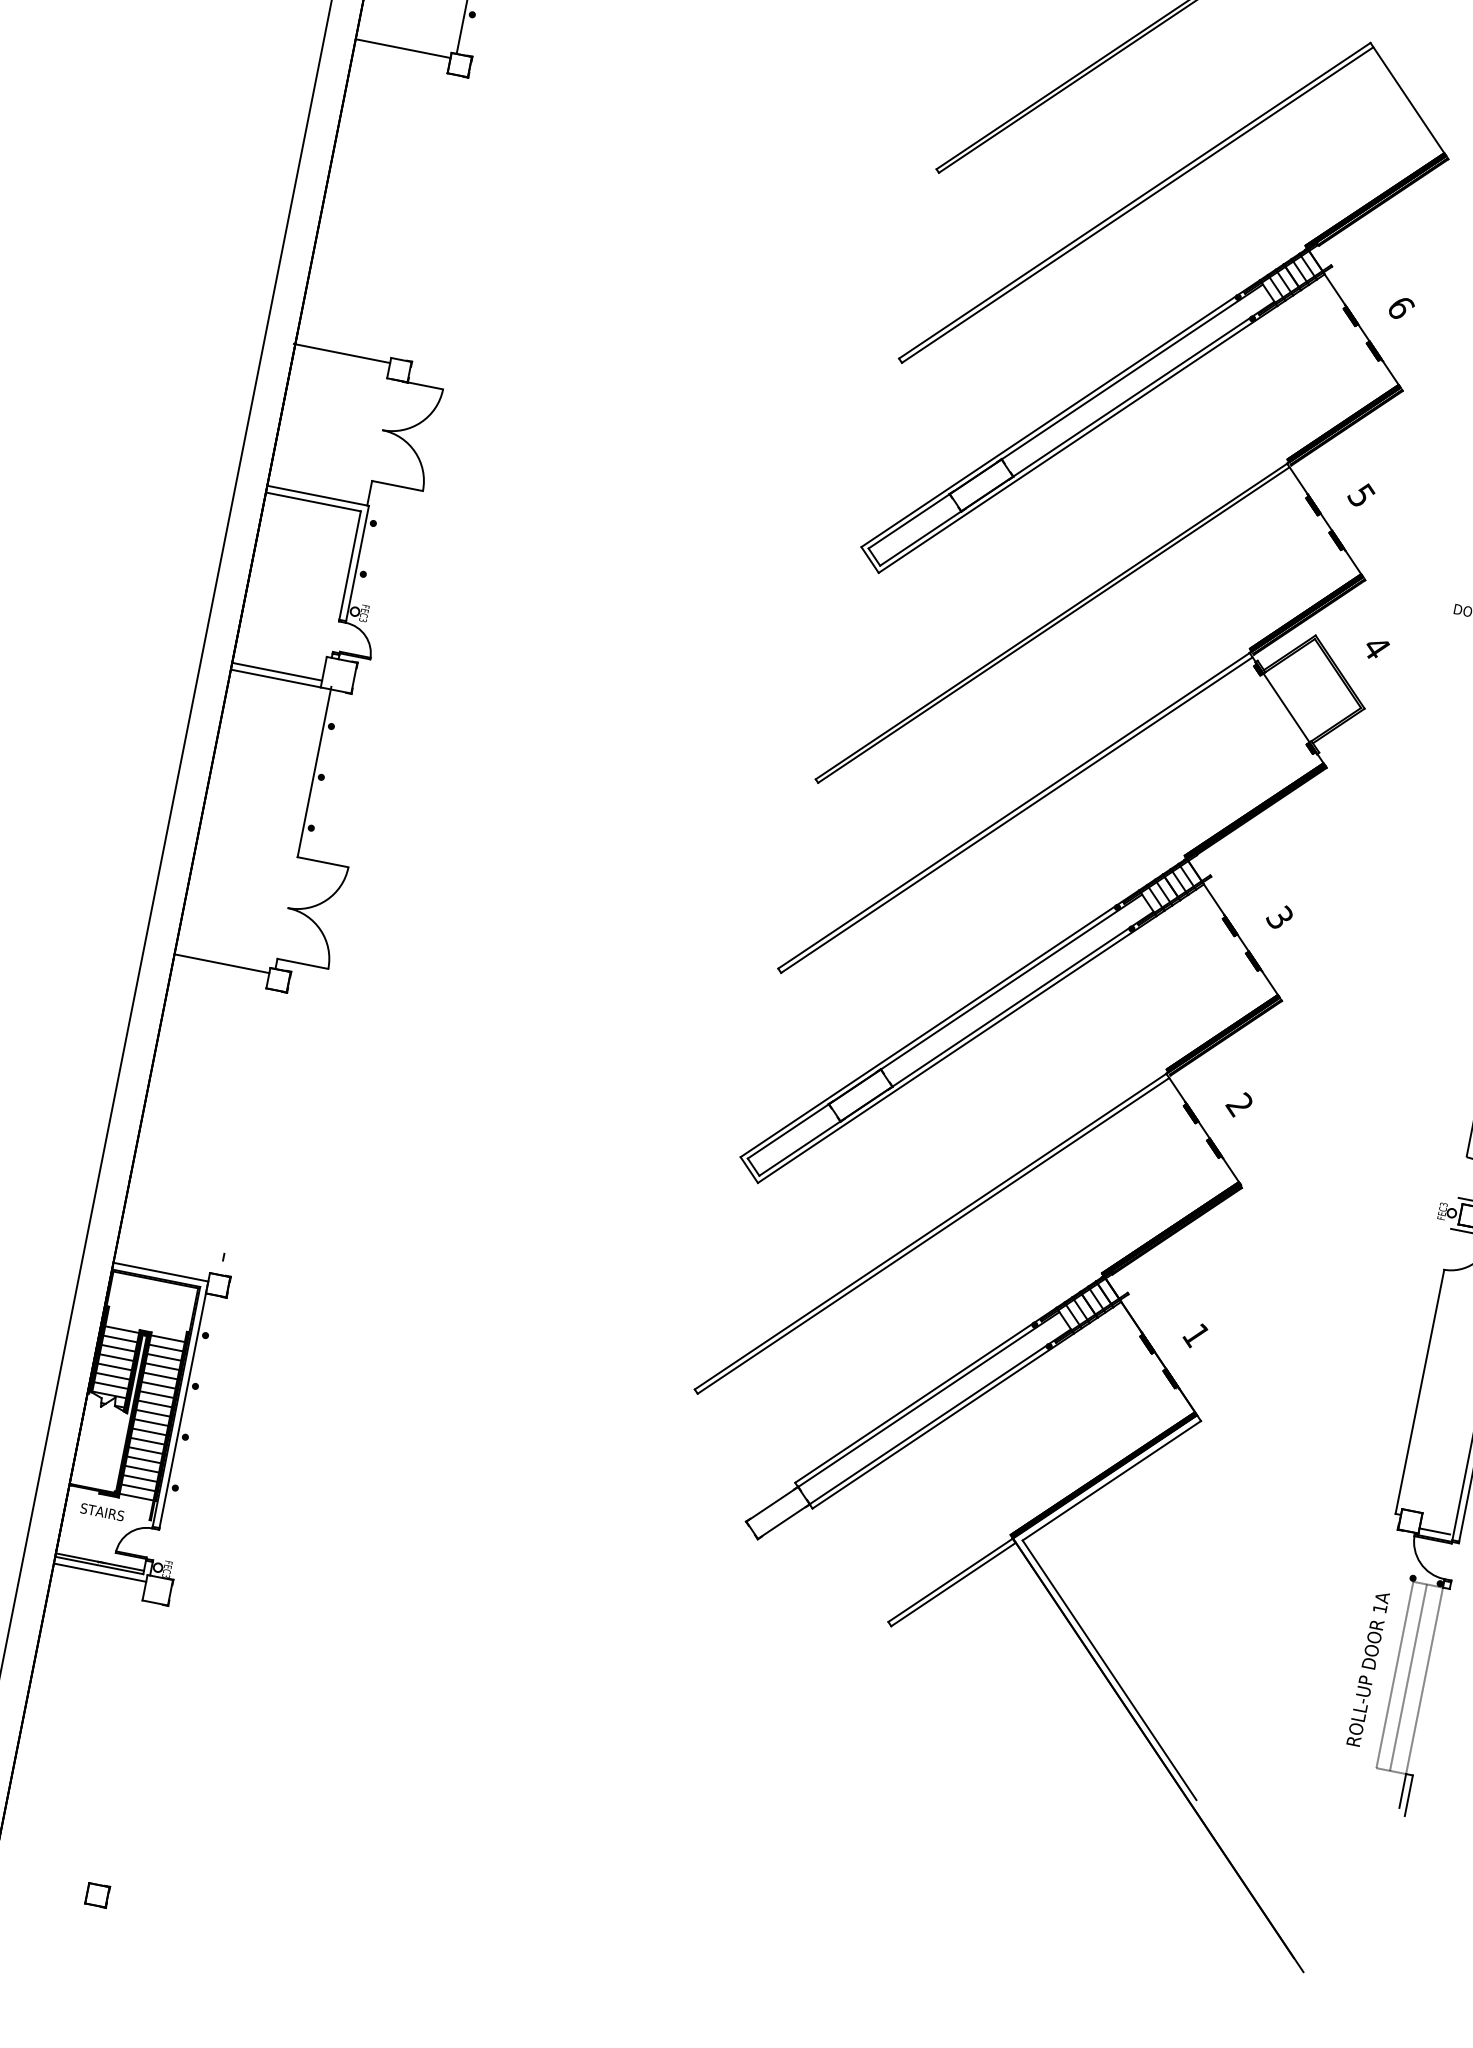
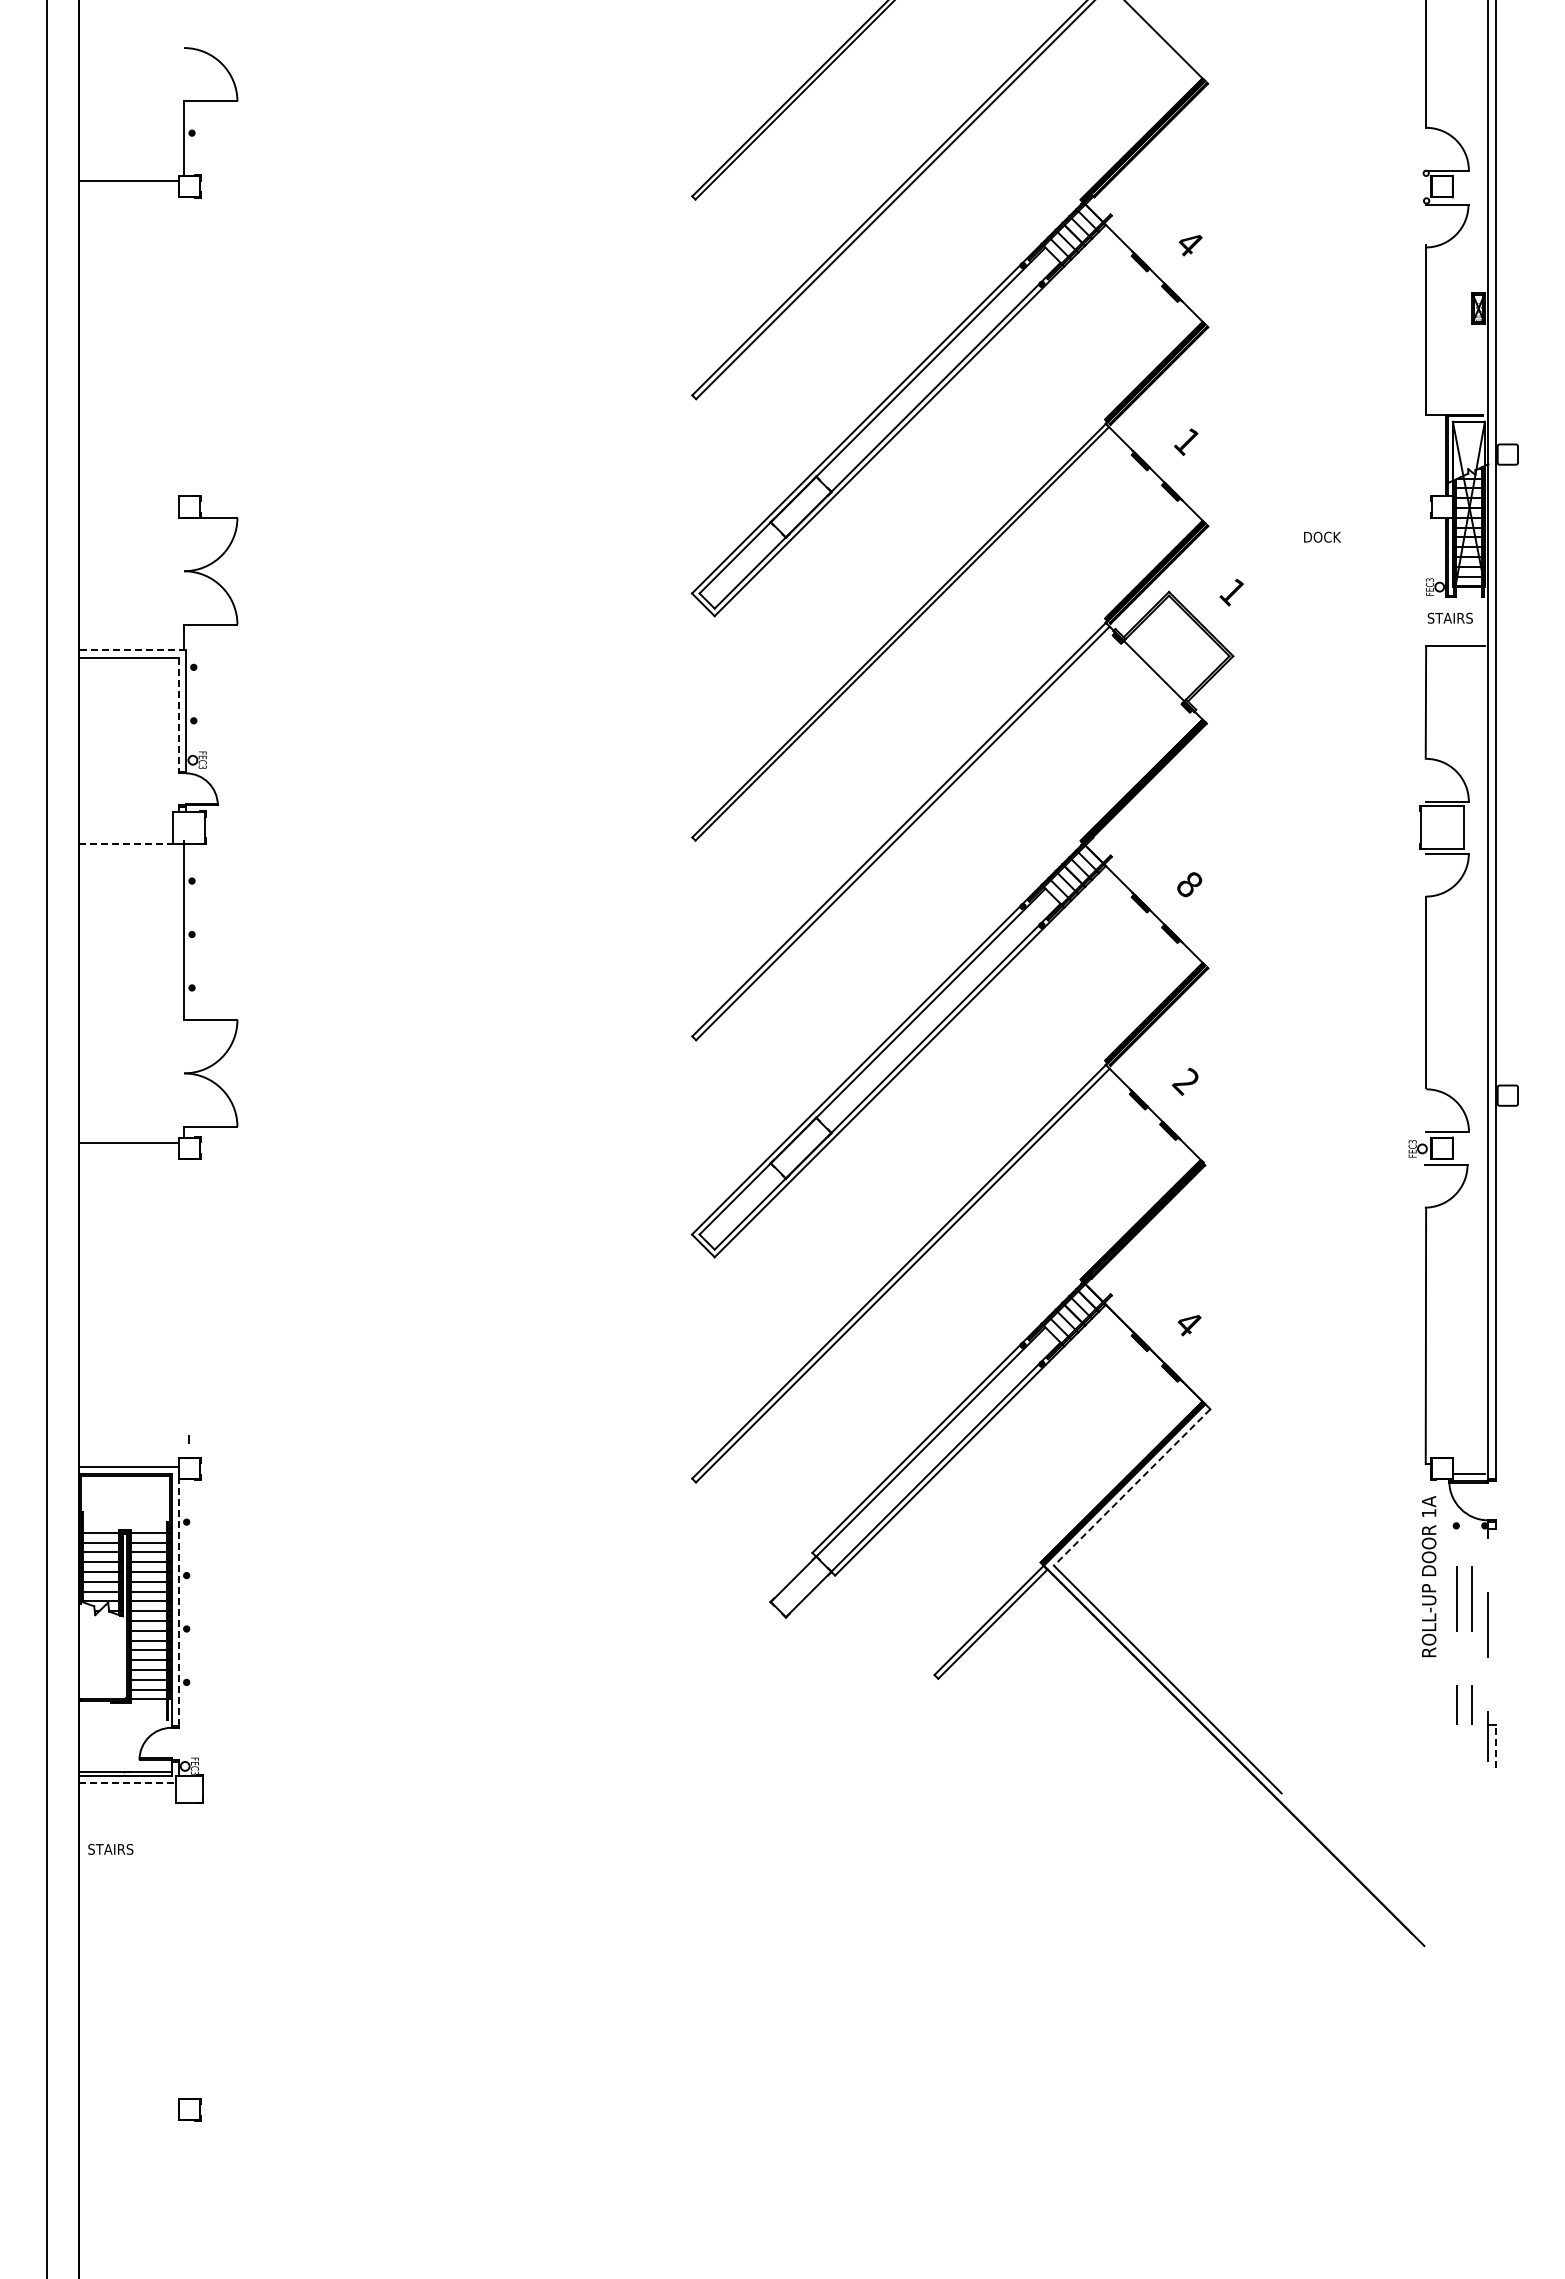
text: (1401, 308) -> (1190, 244), 6 -> 4
line: (341, 353) -> (127, 501), removed
line: (317, 495) -> (131, 650), solid -> dashed
text: (1360, 495) -> (1186, 441), 5 -> 1
line: (349, 565) -> (178, 714), solid -> dashed
text: (1375, 647) -> (1232, 592), 4 -> 1
line: (277, 671) -> (126, 836), removed
line: (276, 678) -> (126, 843), solid -> dashed
text: (1279, 916) -> (1188, 883), 3 -> 8
text: (1196, 1335) -> (1188, 1323), 1 -> 4
line: (183, 1404) -> (178, 1596), solid -> dashed
line: (1112, 1480) -> (1132, 1487), solid -> dashed
text: (102, 1512) -> (110, 1849), moved
line: (99, 1573) -> (127, 1783), solid -> dashed
text: (1367, 1668) -> (1428, 1576), moved
line: (1408, 1795) -> (1495, 1746), solid -> dashed

